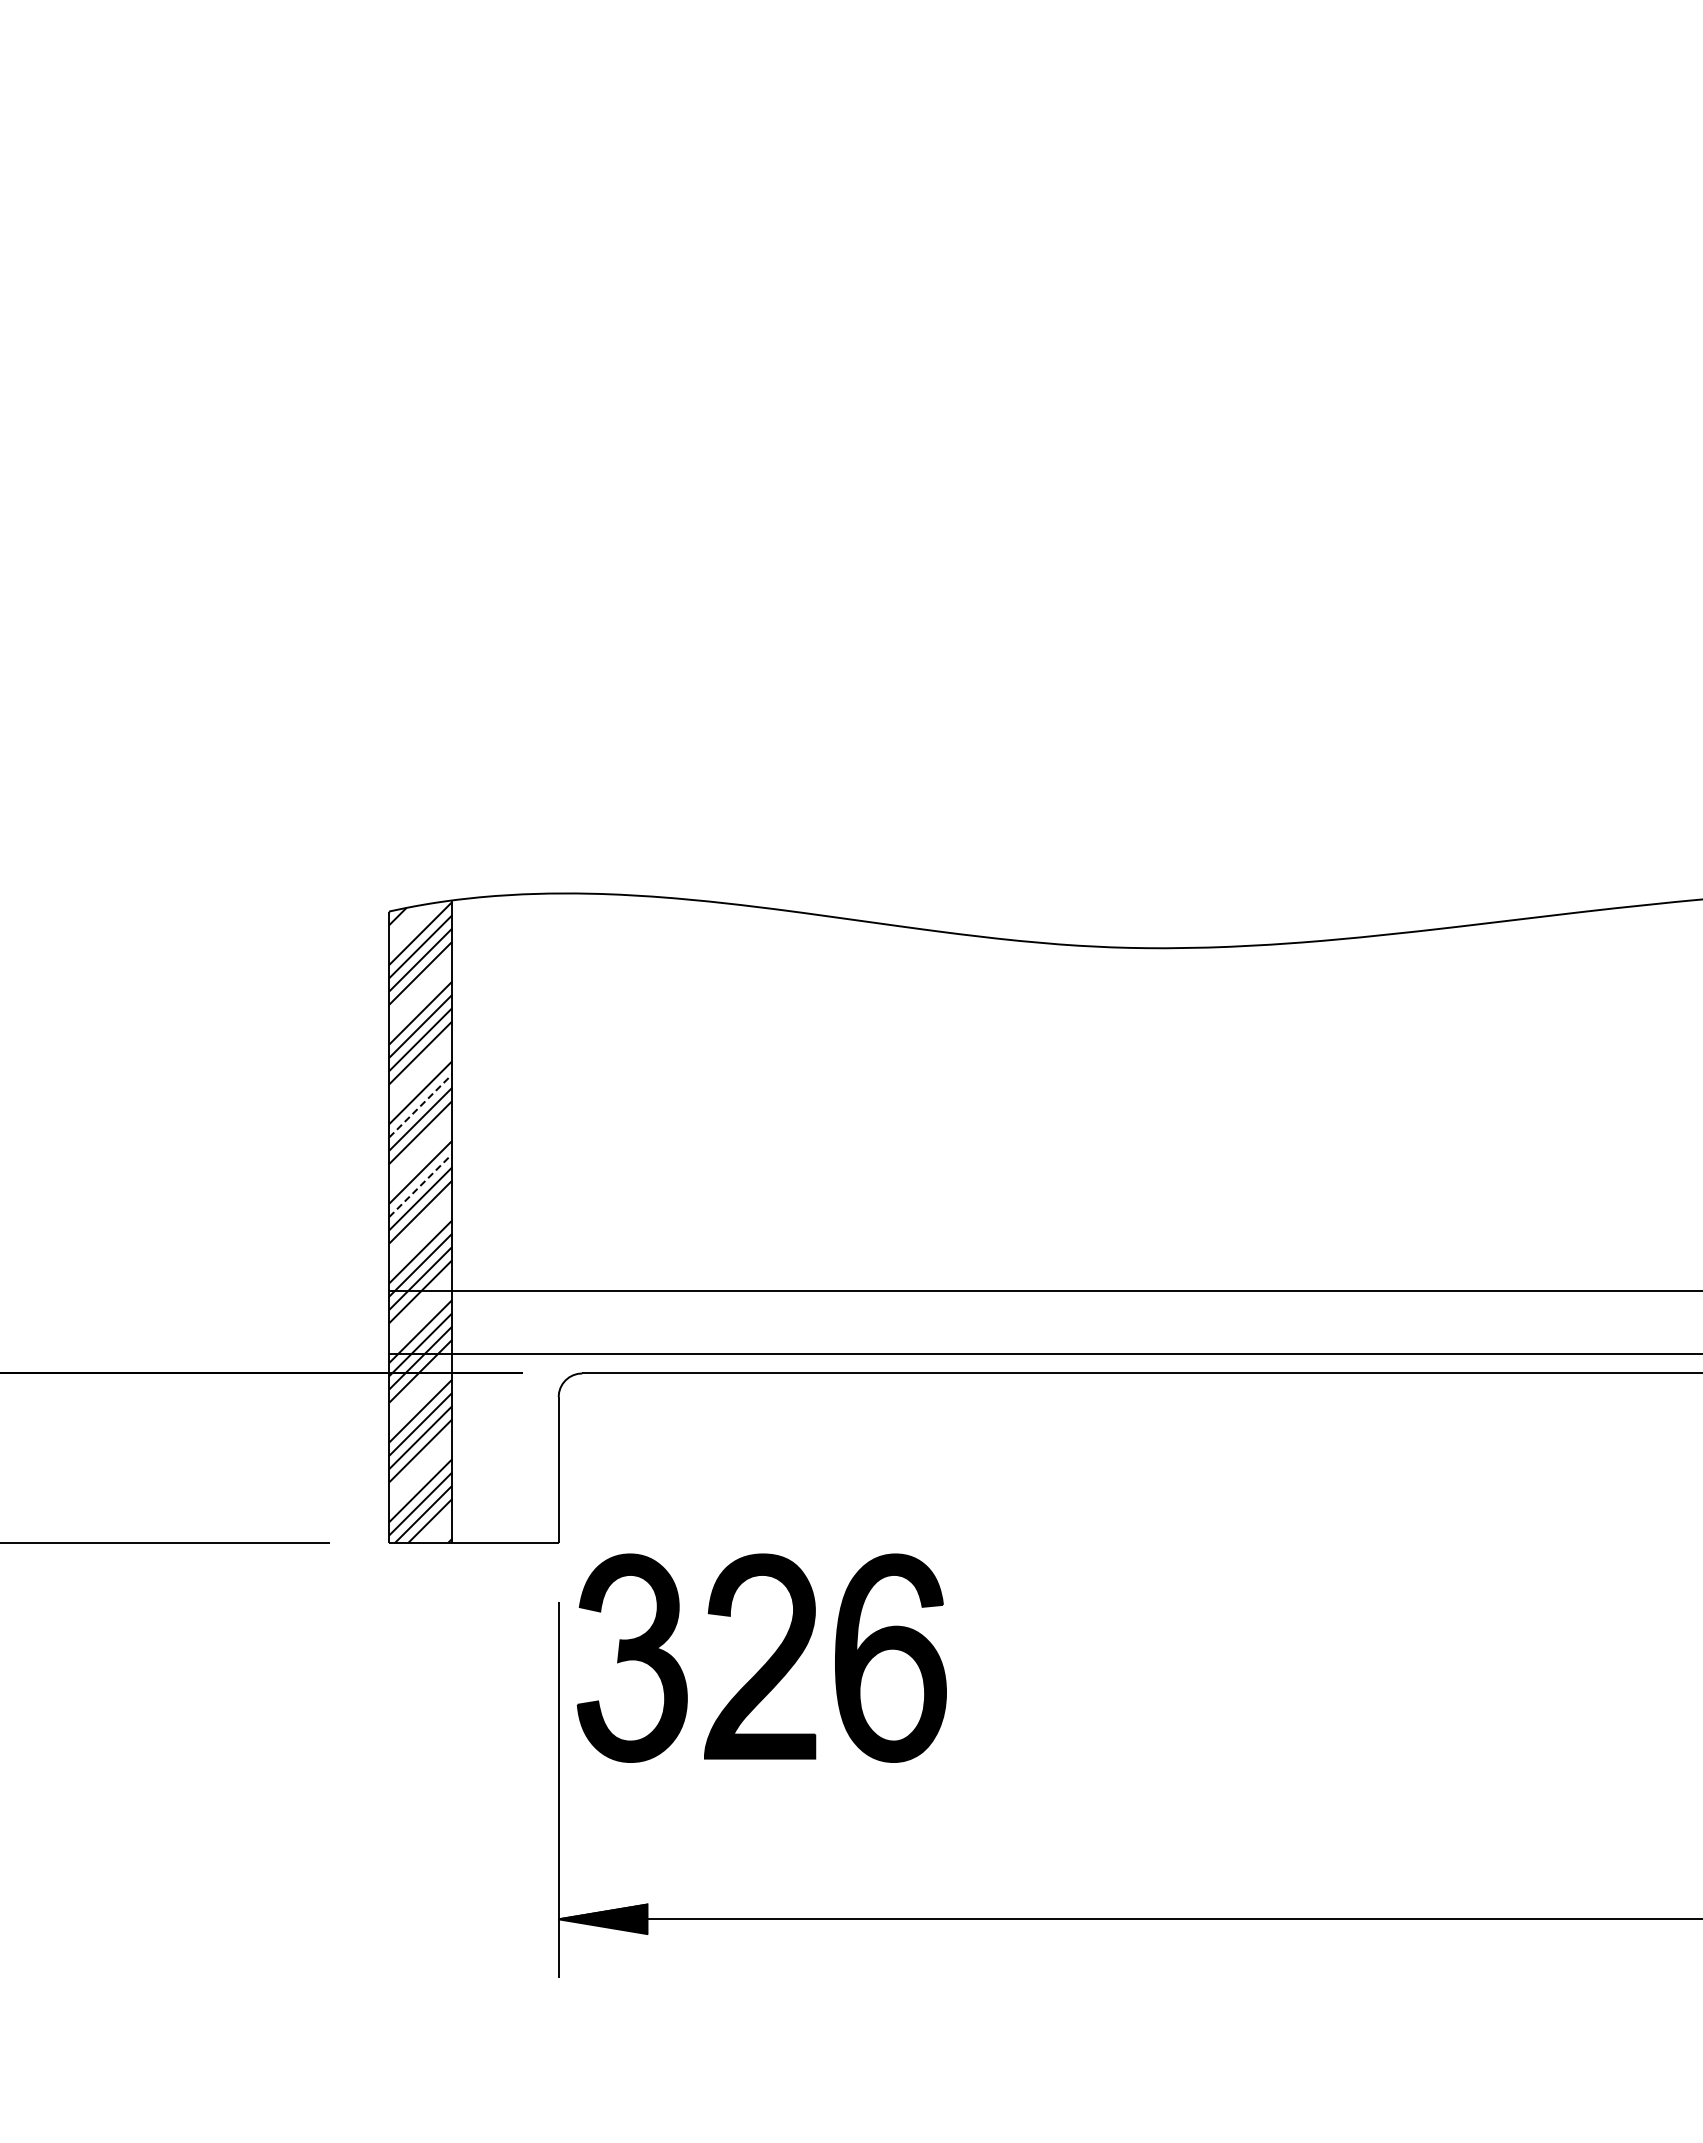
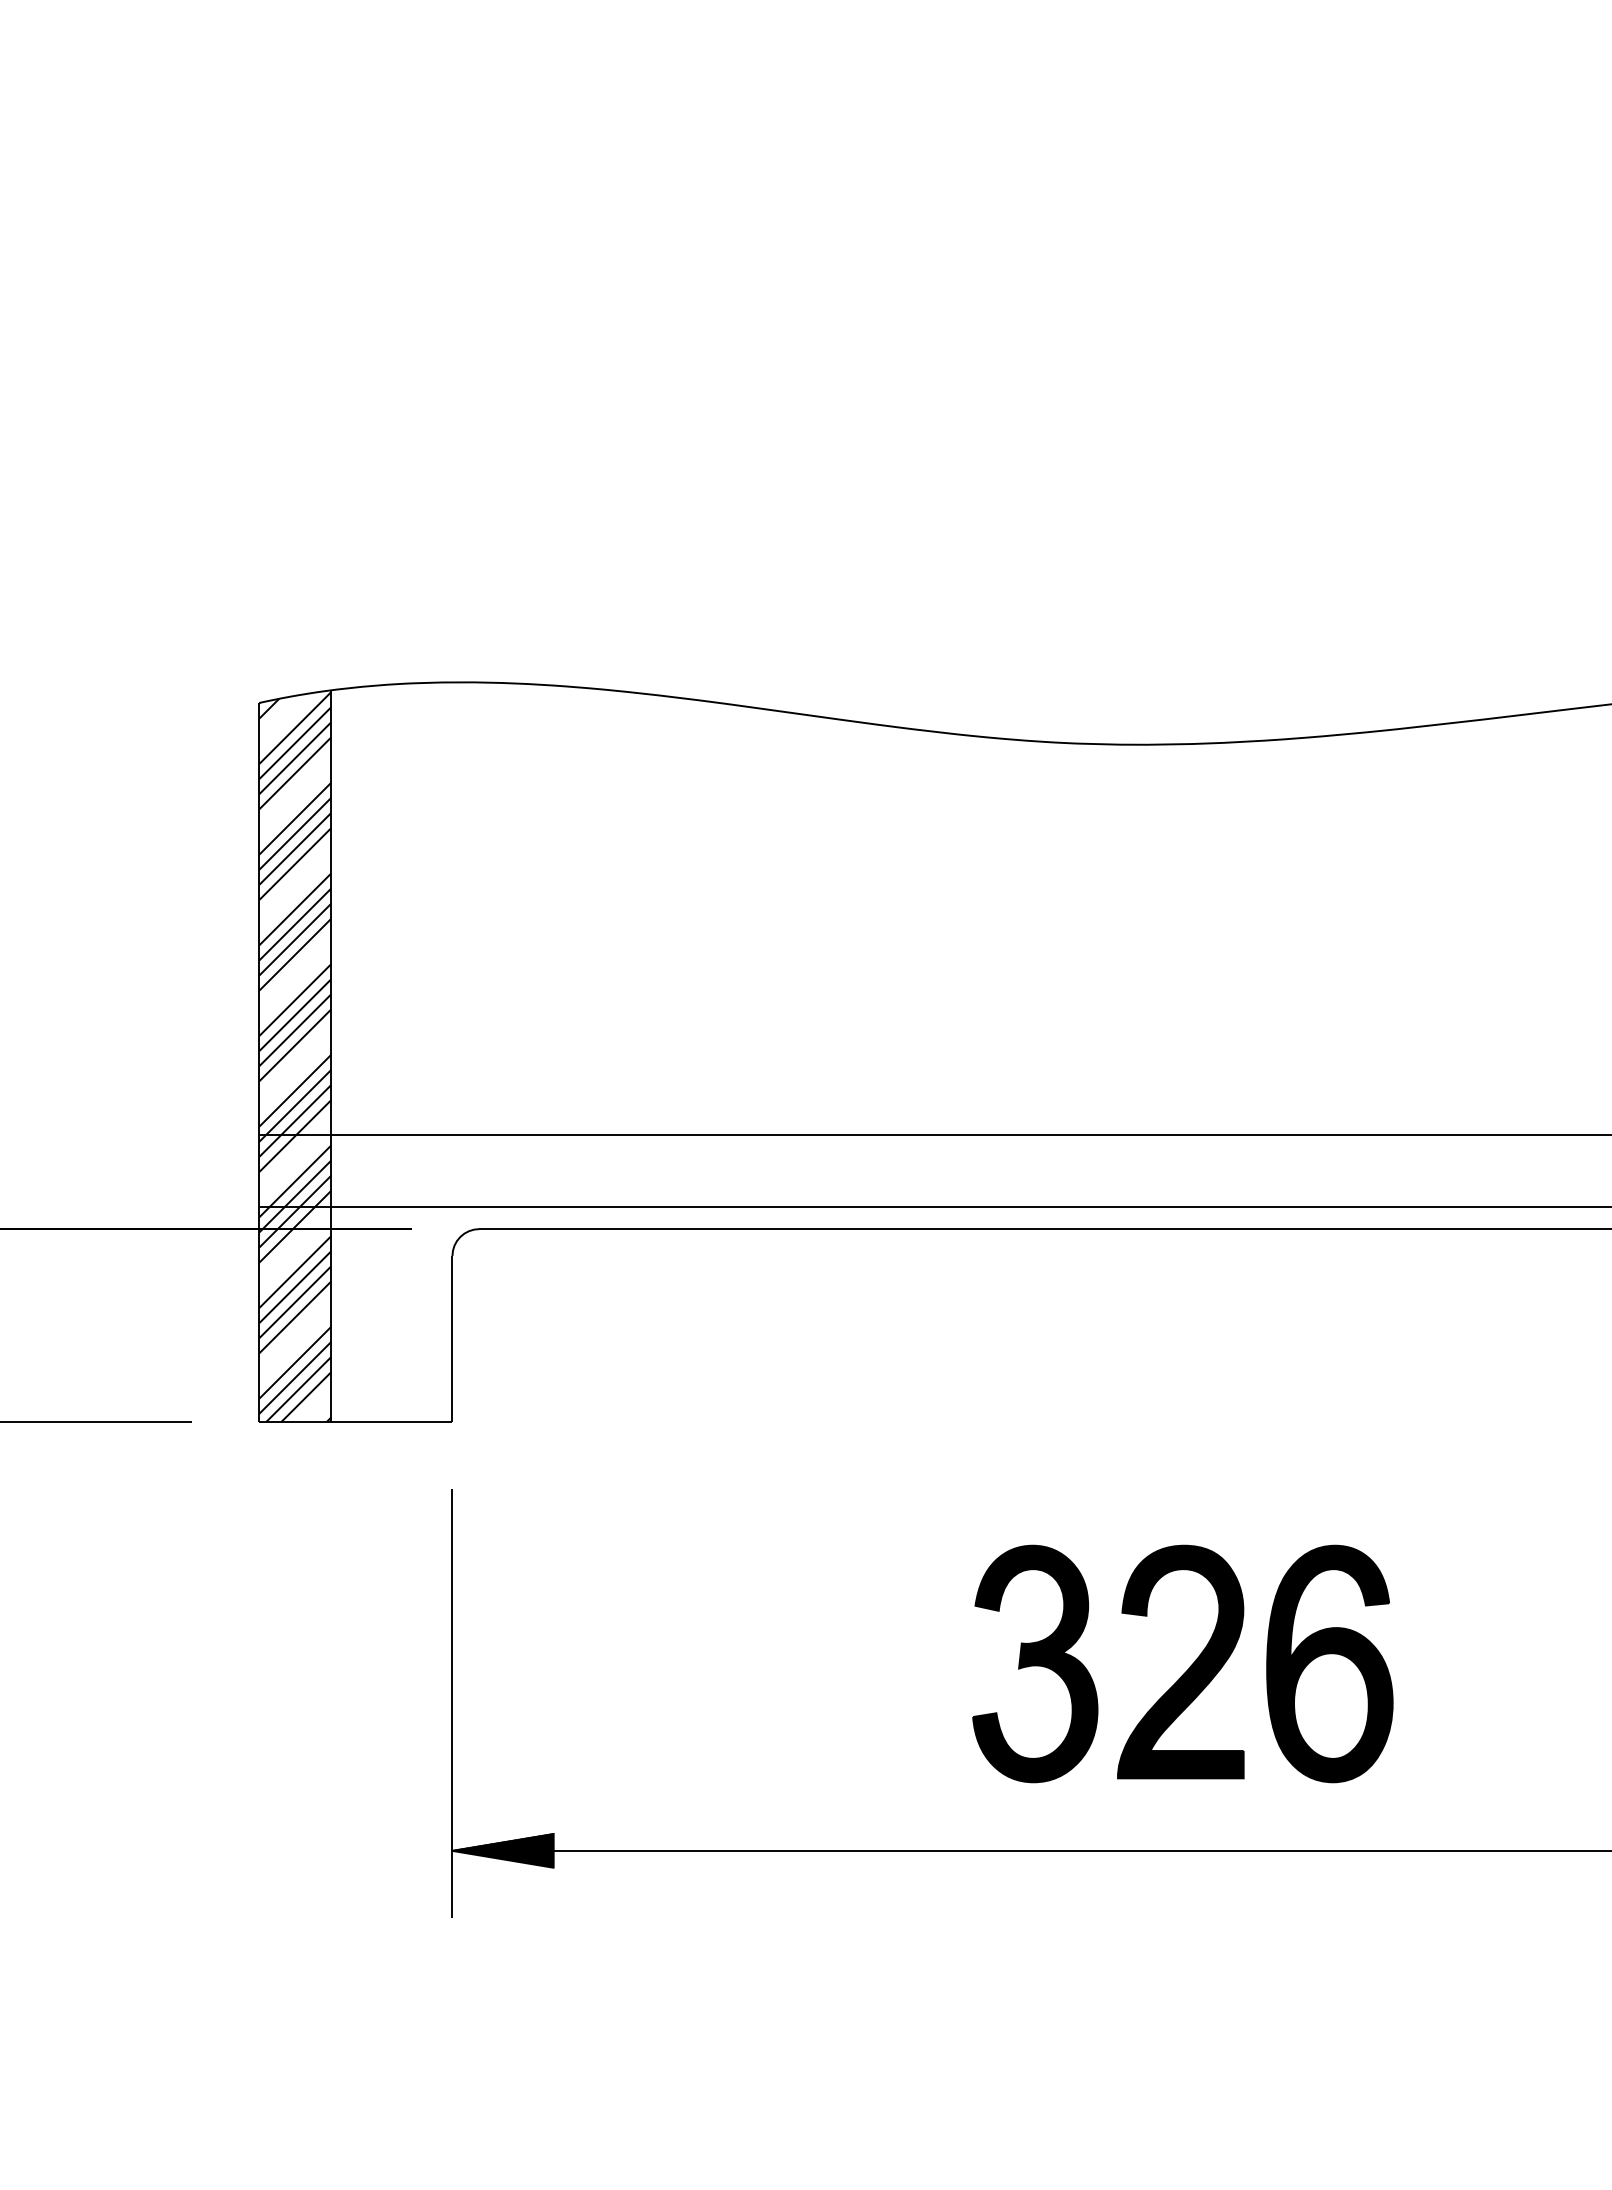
line: (420, 1105) -> (295, 923), dashed -> solid
line: (420, 1185) -> (295, 1015), dashed -> solid
part: (767, 1660) -> (1189, 1666), moved

